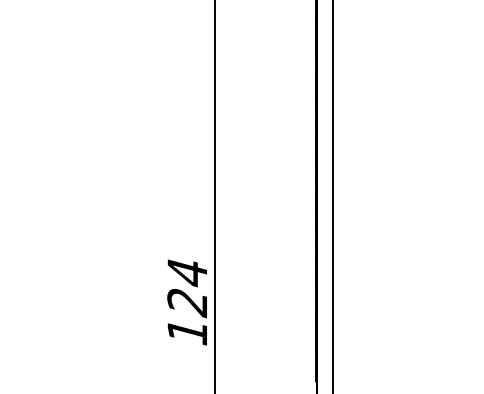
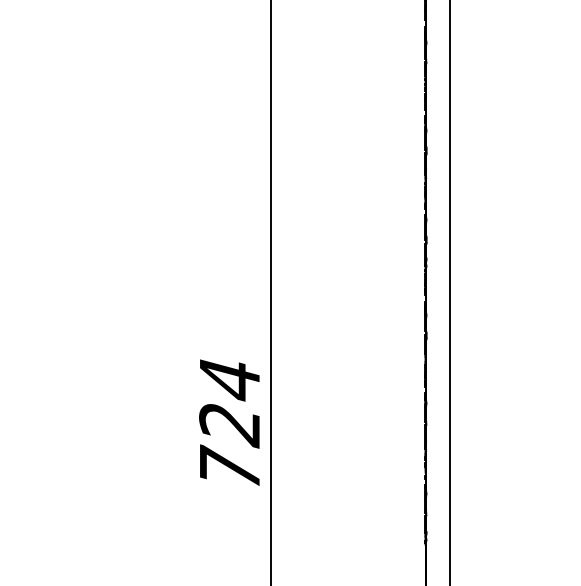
text: (186, 330) -> (228, 467), 124 -> 724

